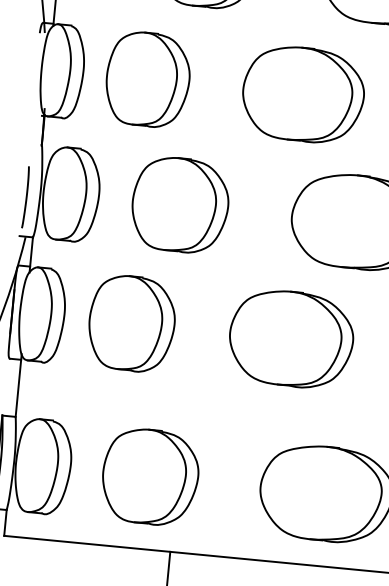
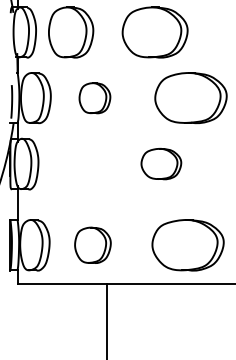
part: (179, 205) -> (94, 98), size x0.6
part: (130, 322) -> (74, 163), removed
part: (291, 338) -> (161, 163), size x0.6
part: (149, 477) -> (92, 245), size x0.7

